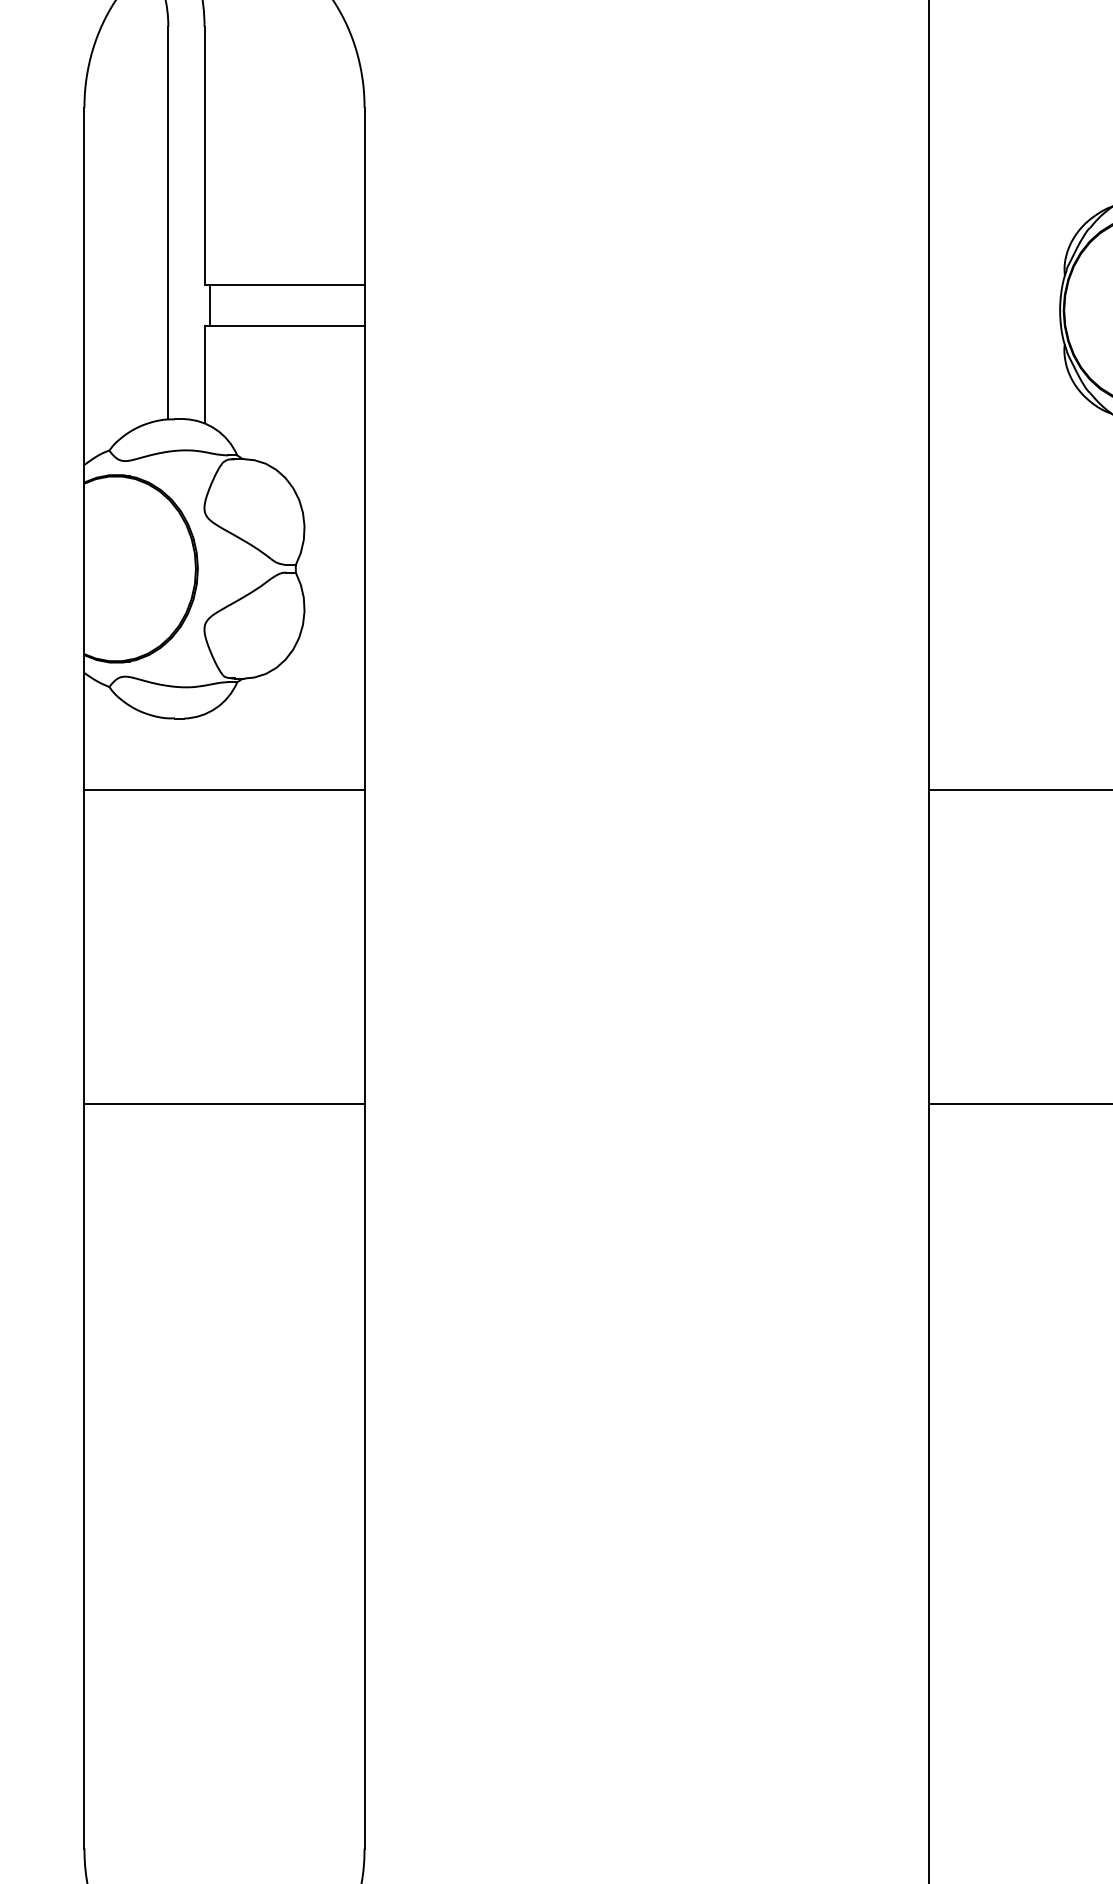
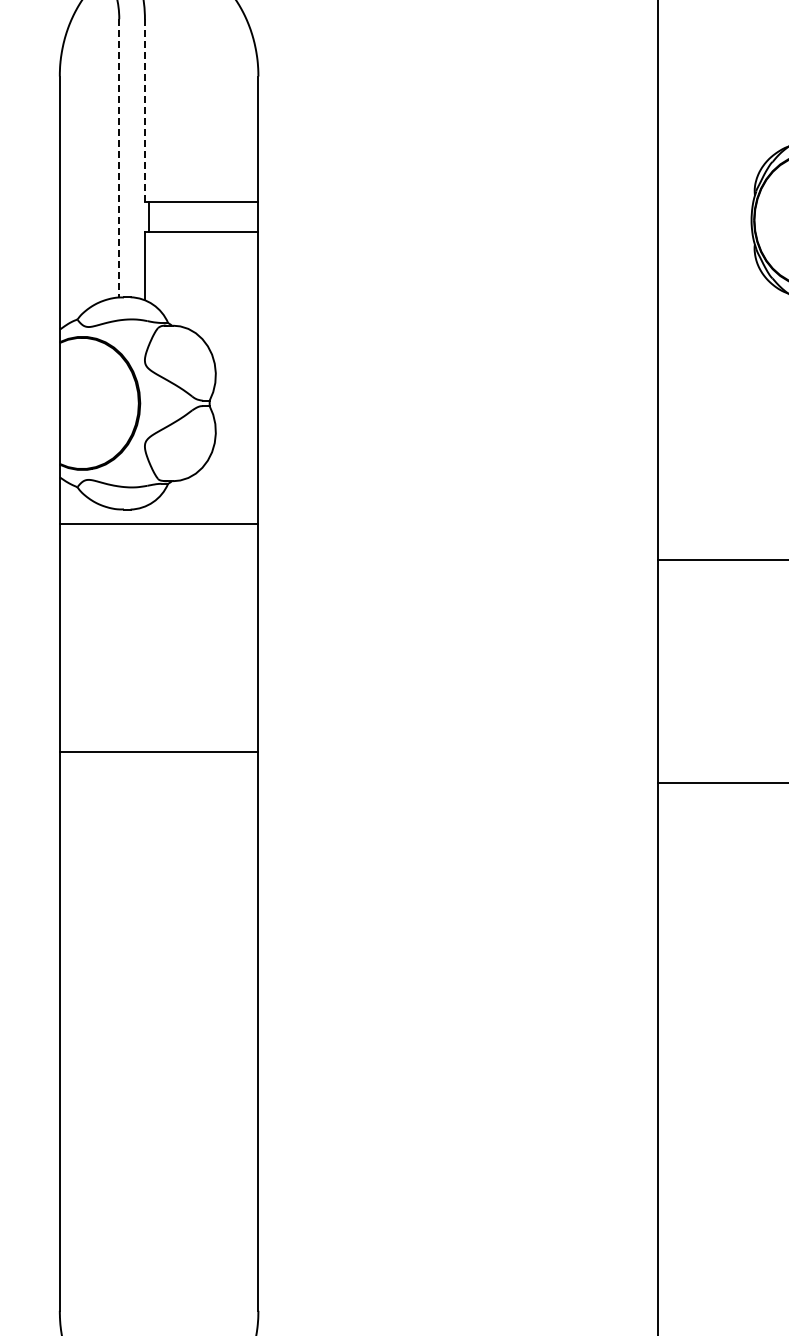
line: (203, 155) -> (144, 110), solid -> dashed
line: (168, 223) -> (119, 158), solid -> dashed
line: (223, 790) -> (158, 524), moved
line: (223, 1103) -> (158, 751), moved

